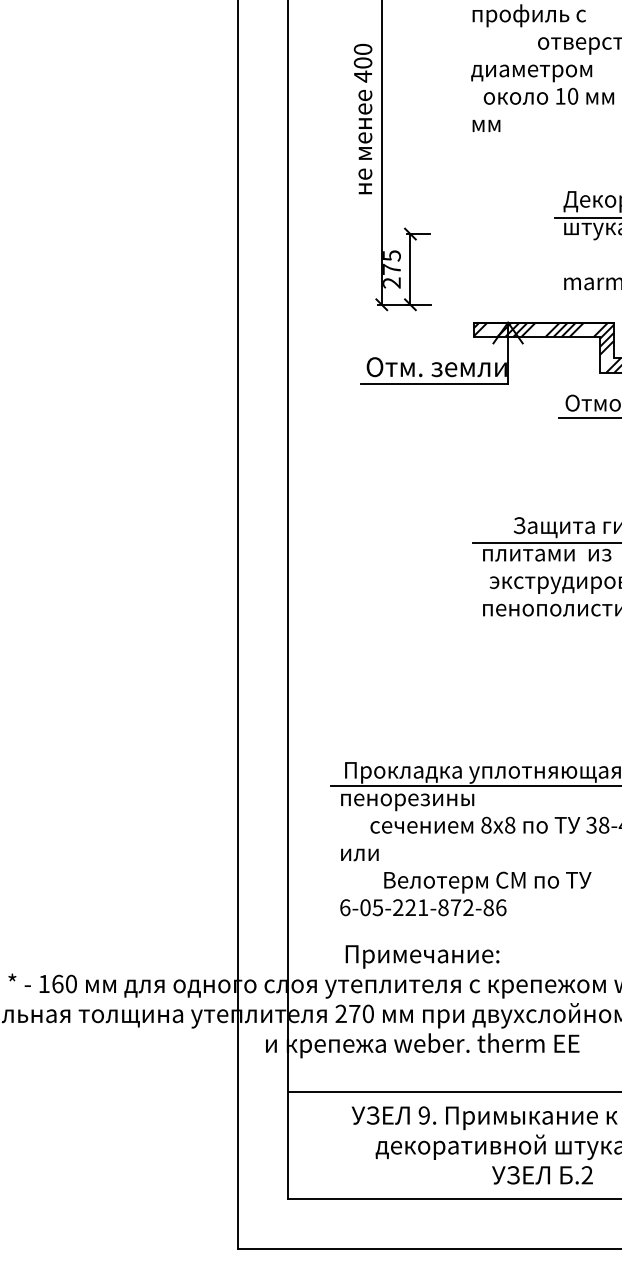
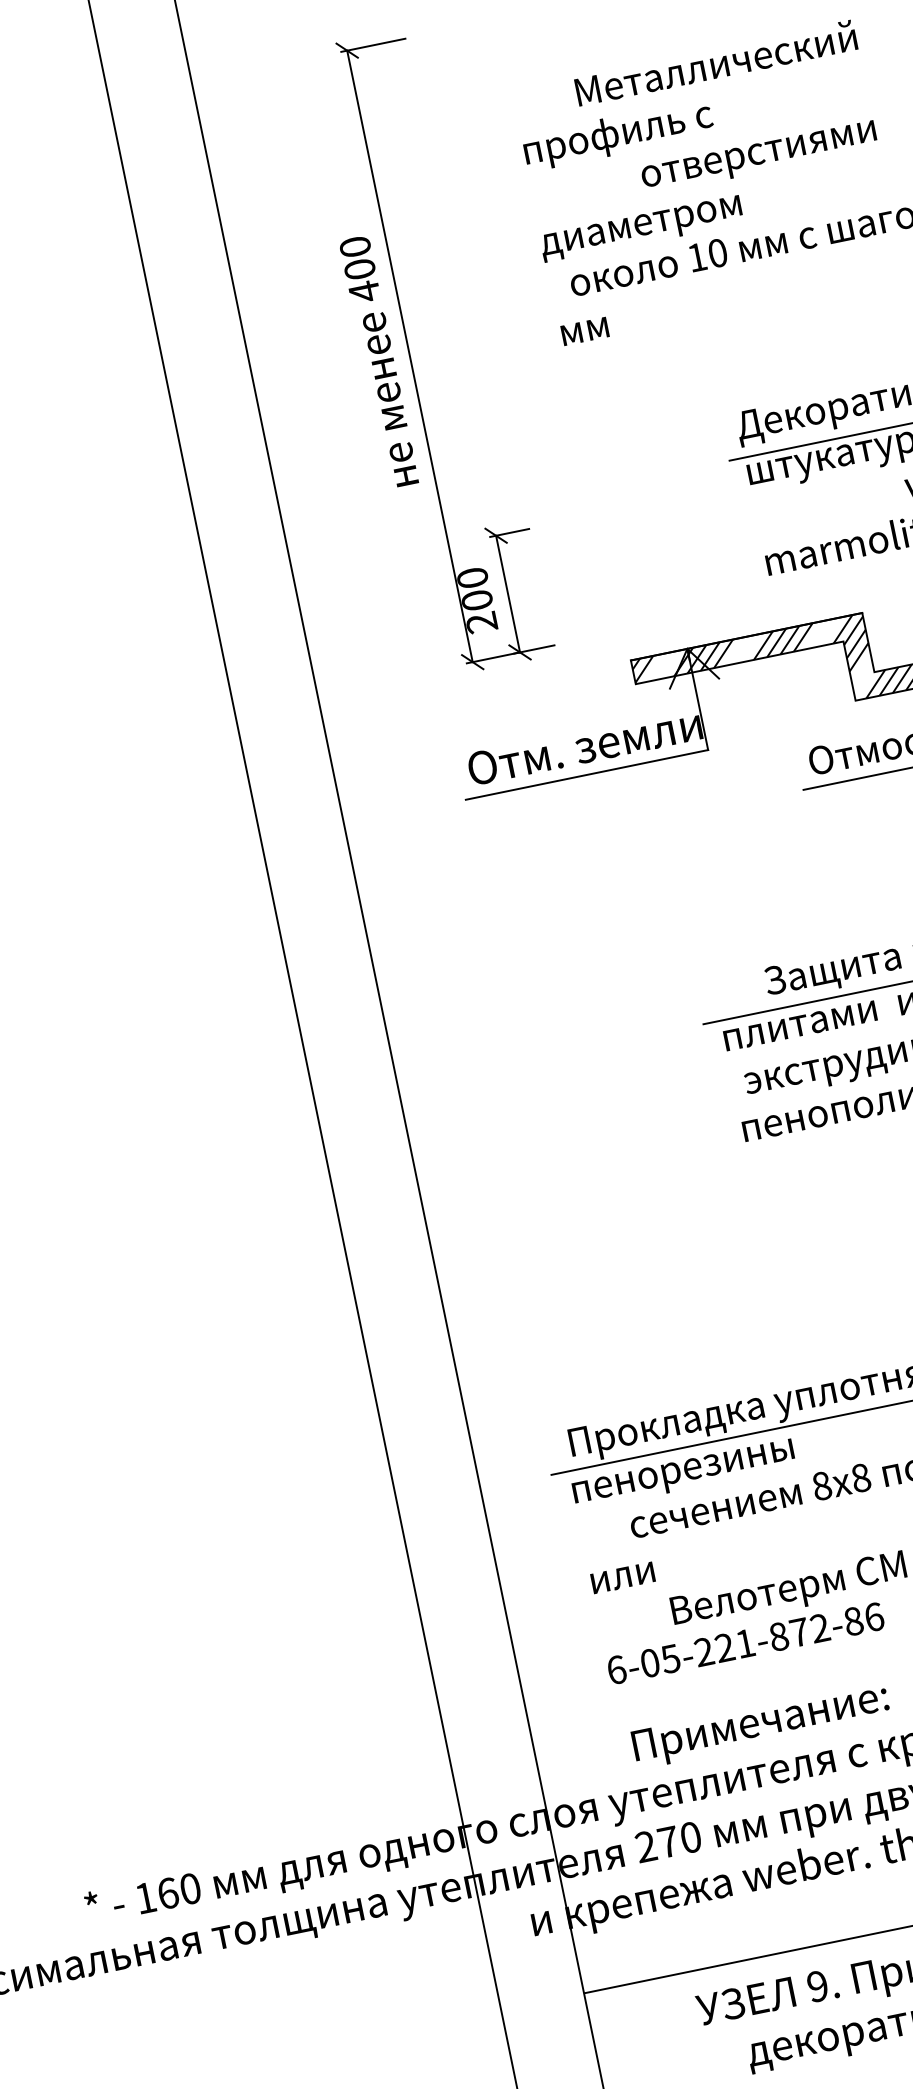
text: (391, 262) -> (474, 589), 275 -> 200

